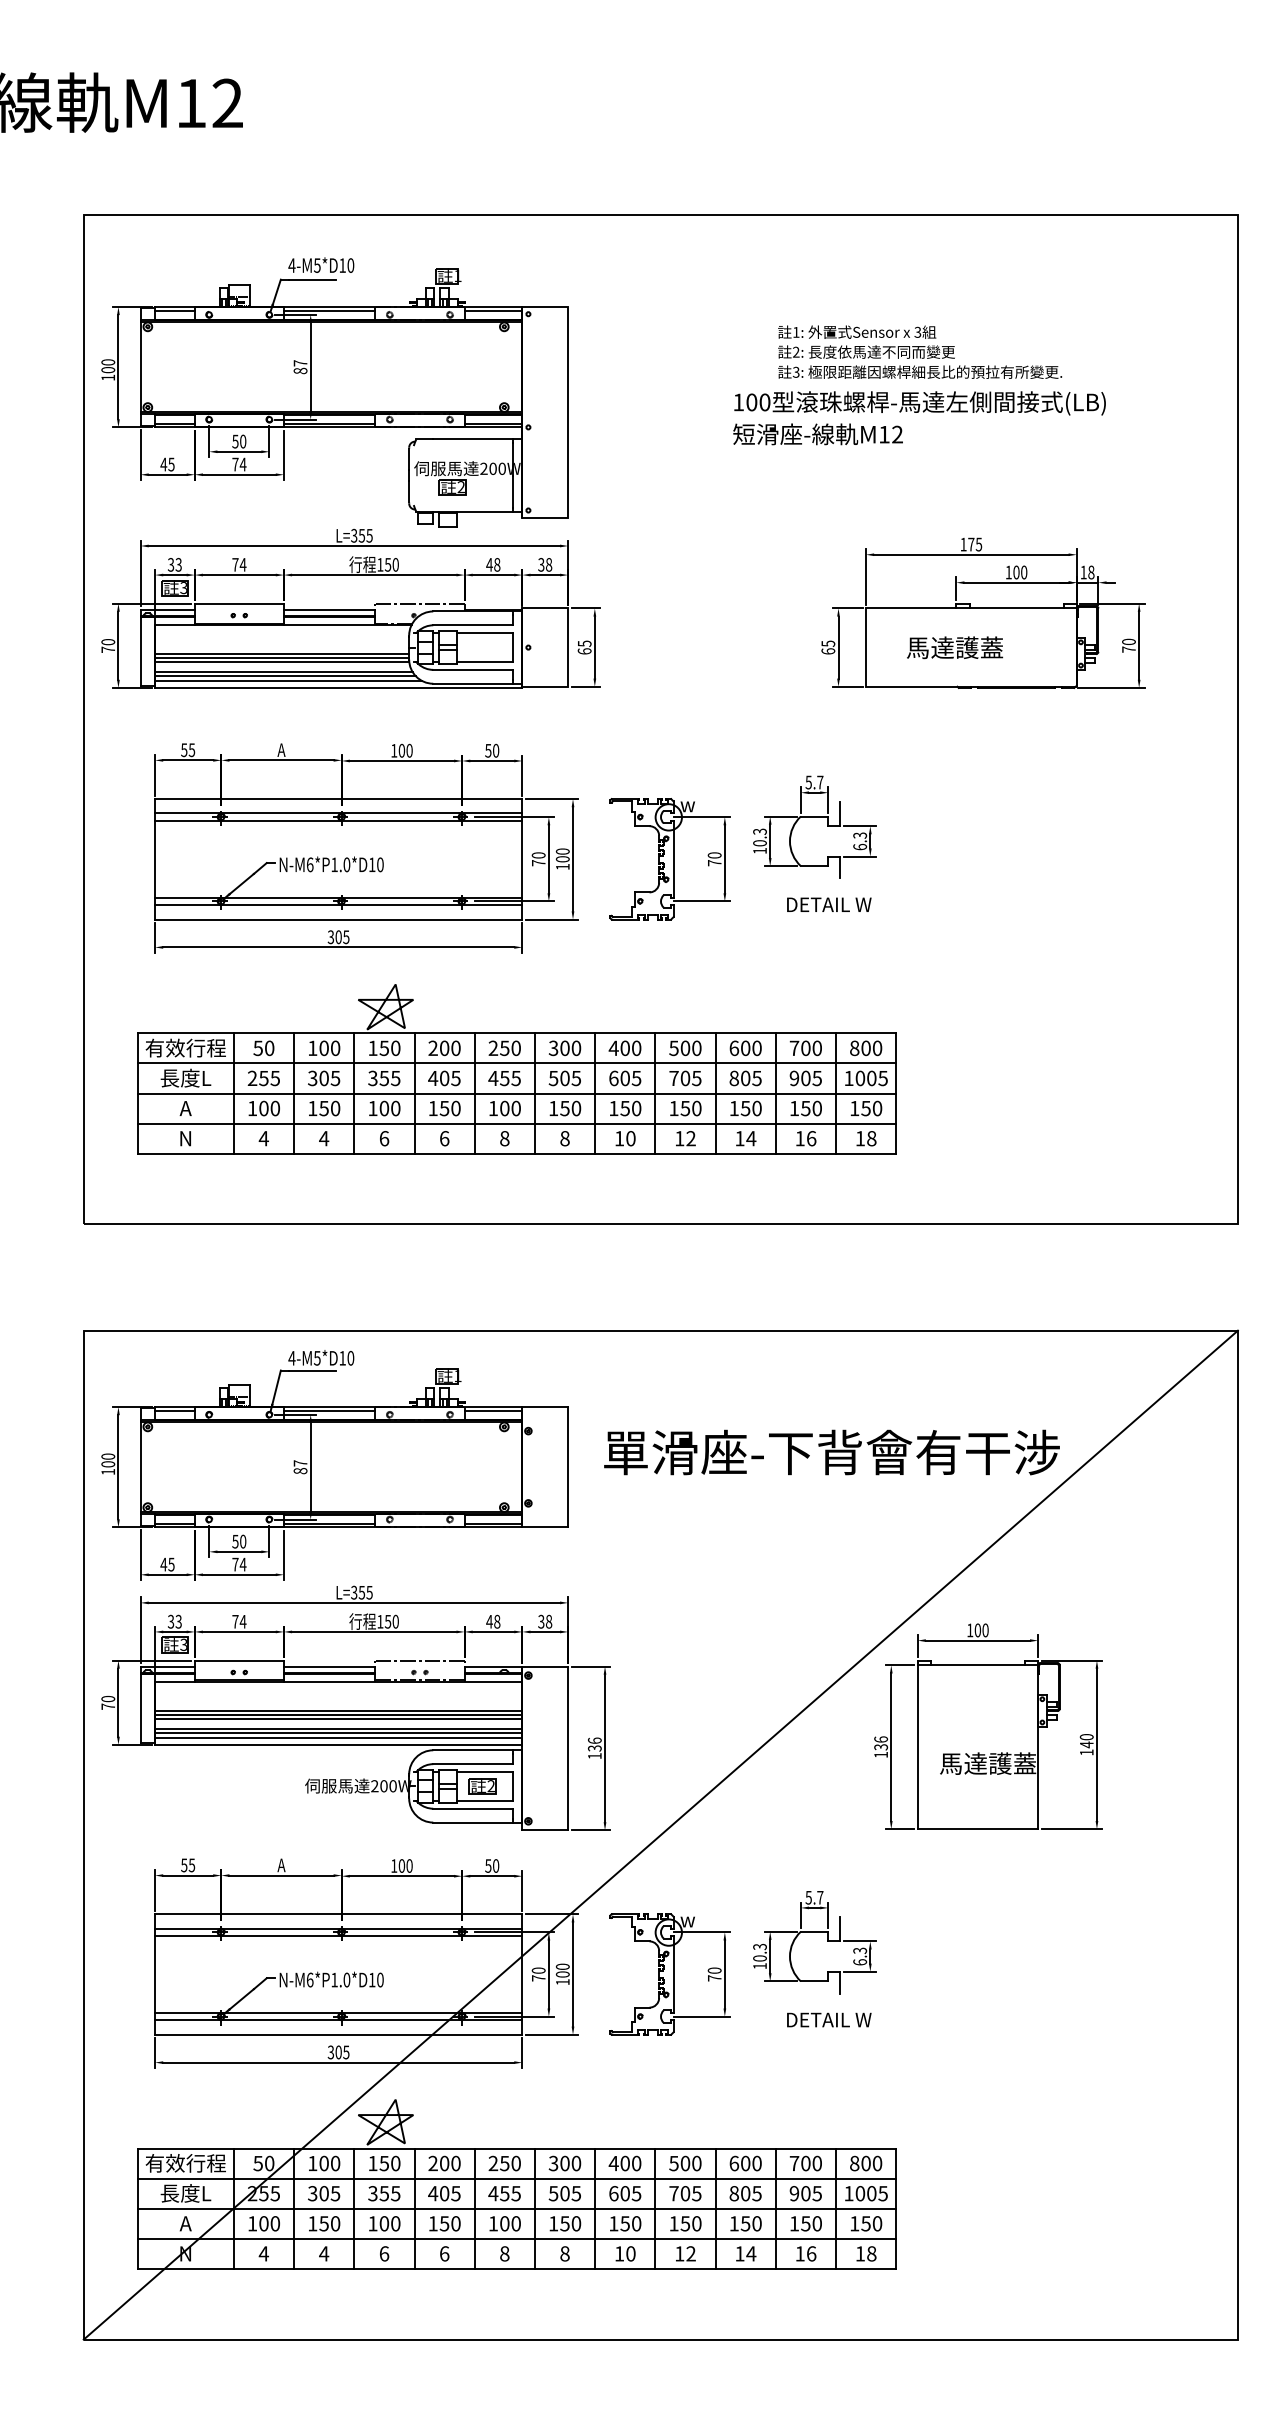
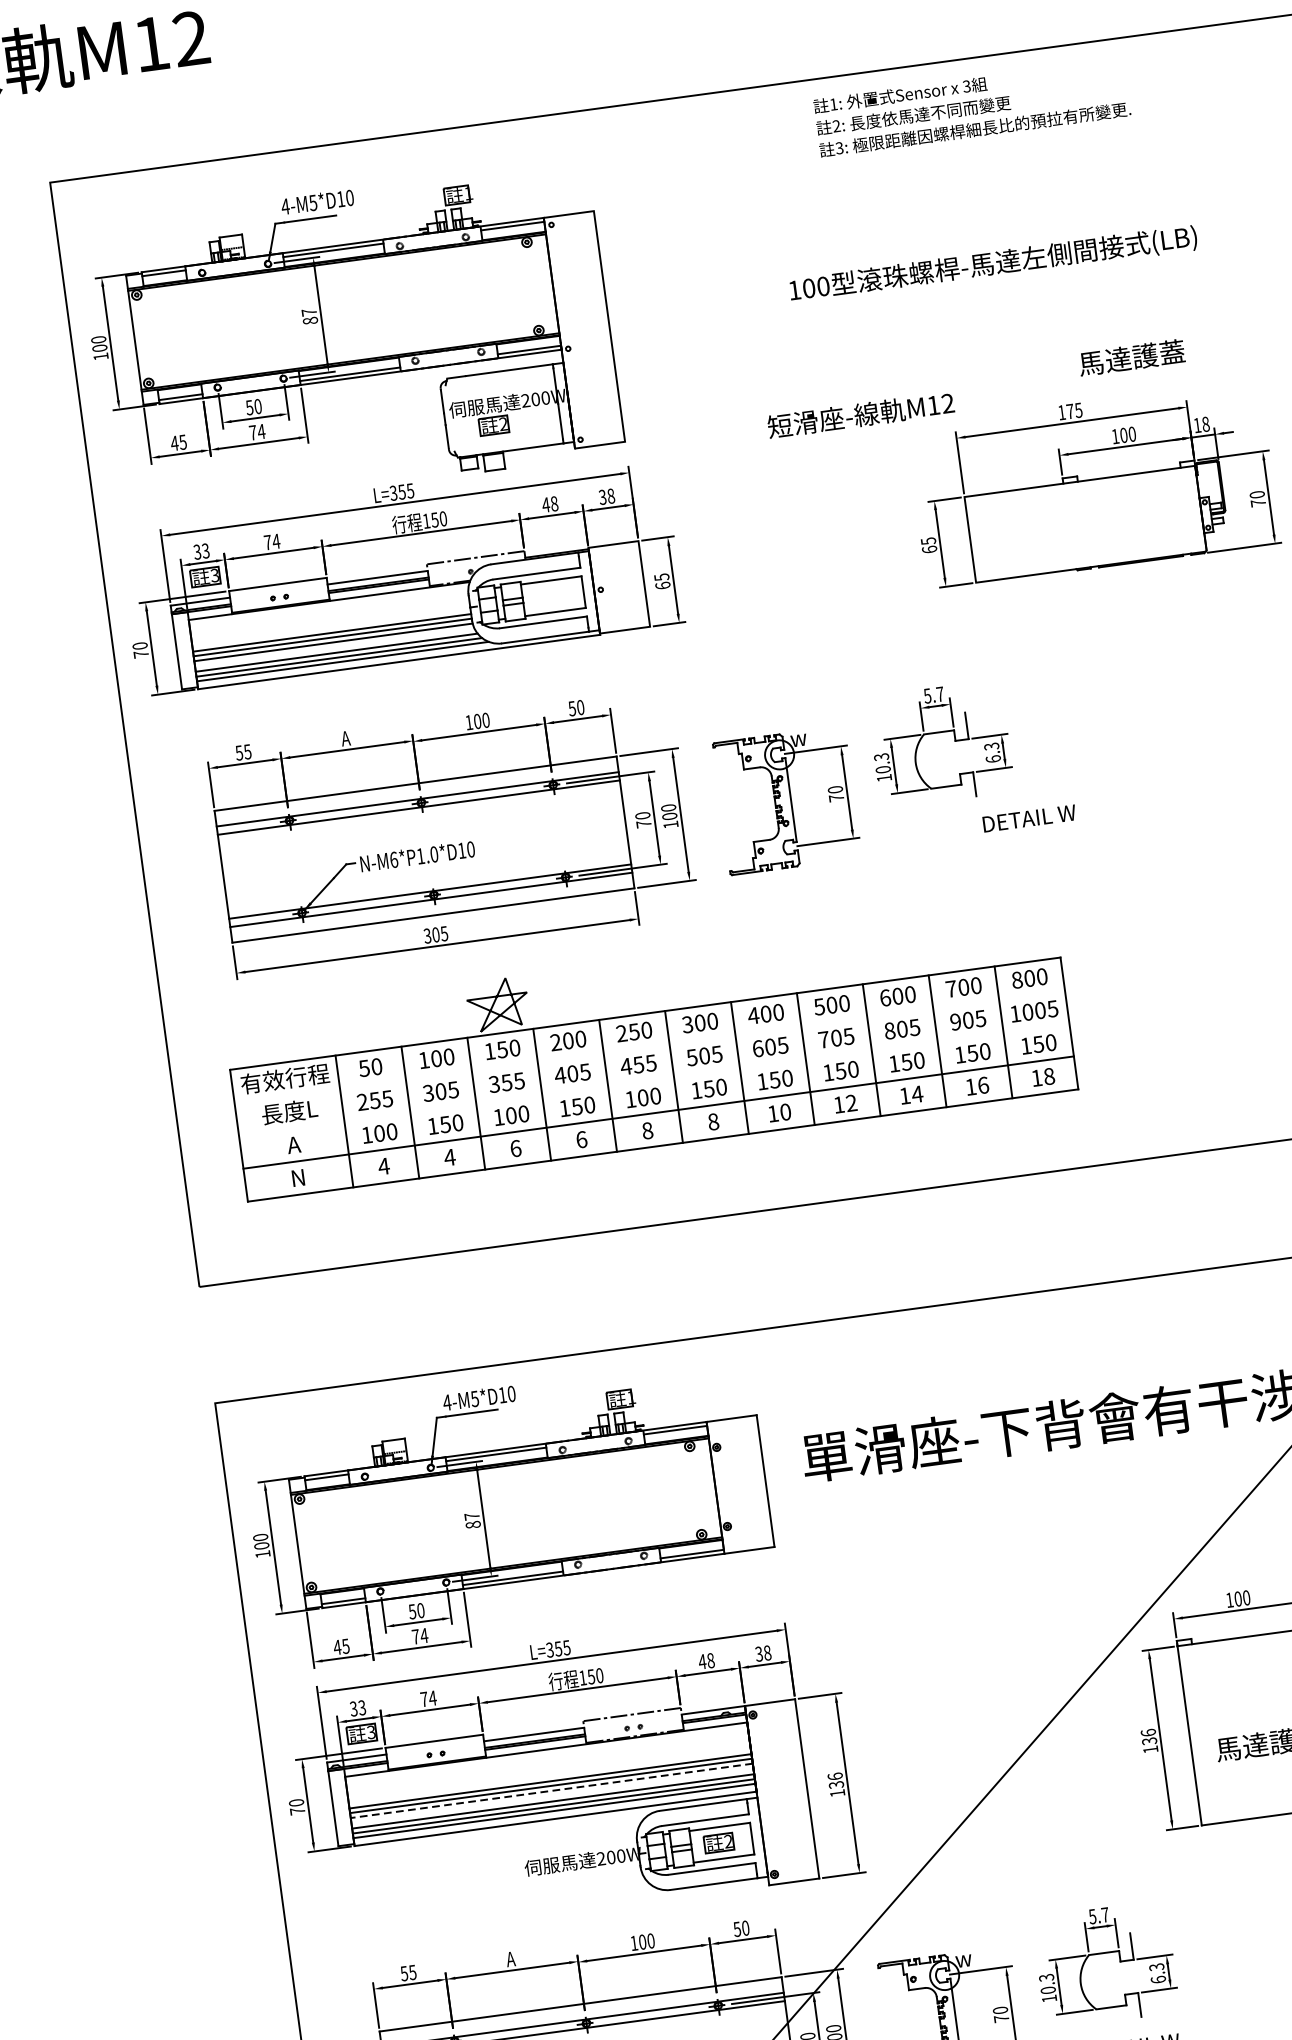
text: (920, 351) -> (972, 107), moved
text: (817, 434) -> (860, 415), moved
text: (955, 647) -> (1132, 357), moved
text: (829, 904) -> (1029, 818), moved
line: (516, 1063) -> (649, 1046), removed
line: (516, 1093) -> (653, 1079), removed
line: (338, 1719) -> (551, 1791), solid -> dashed

